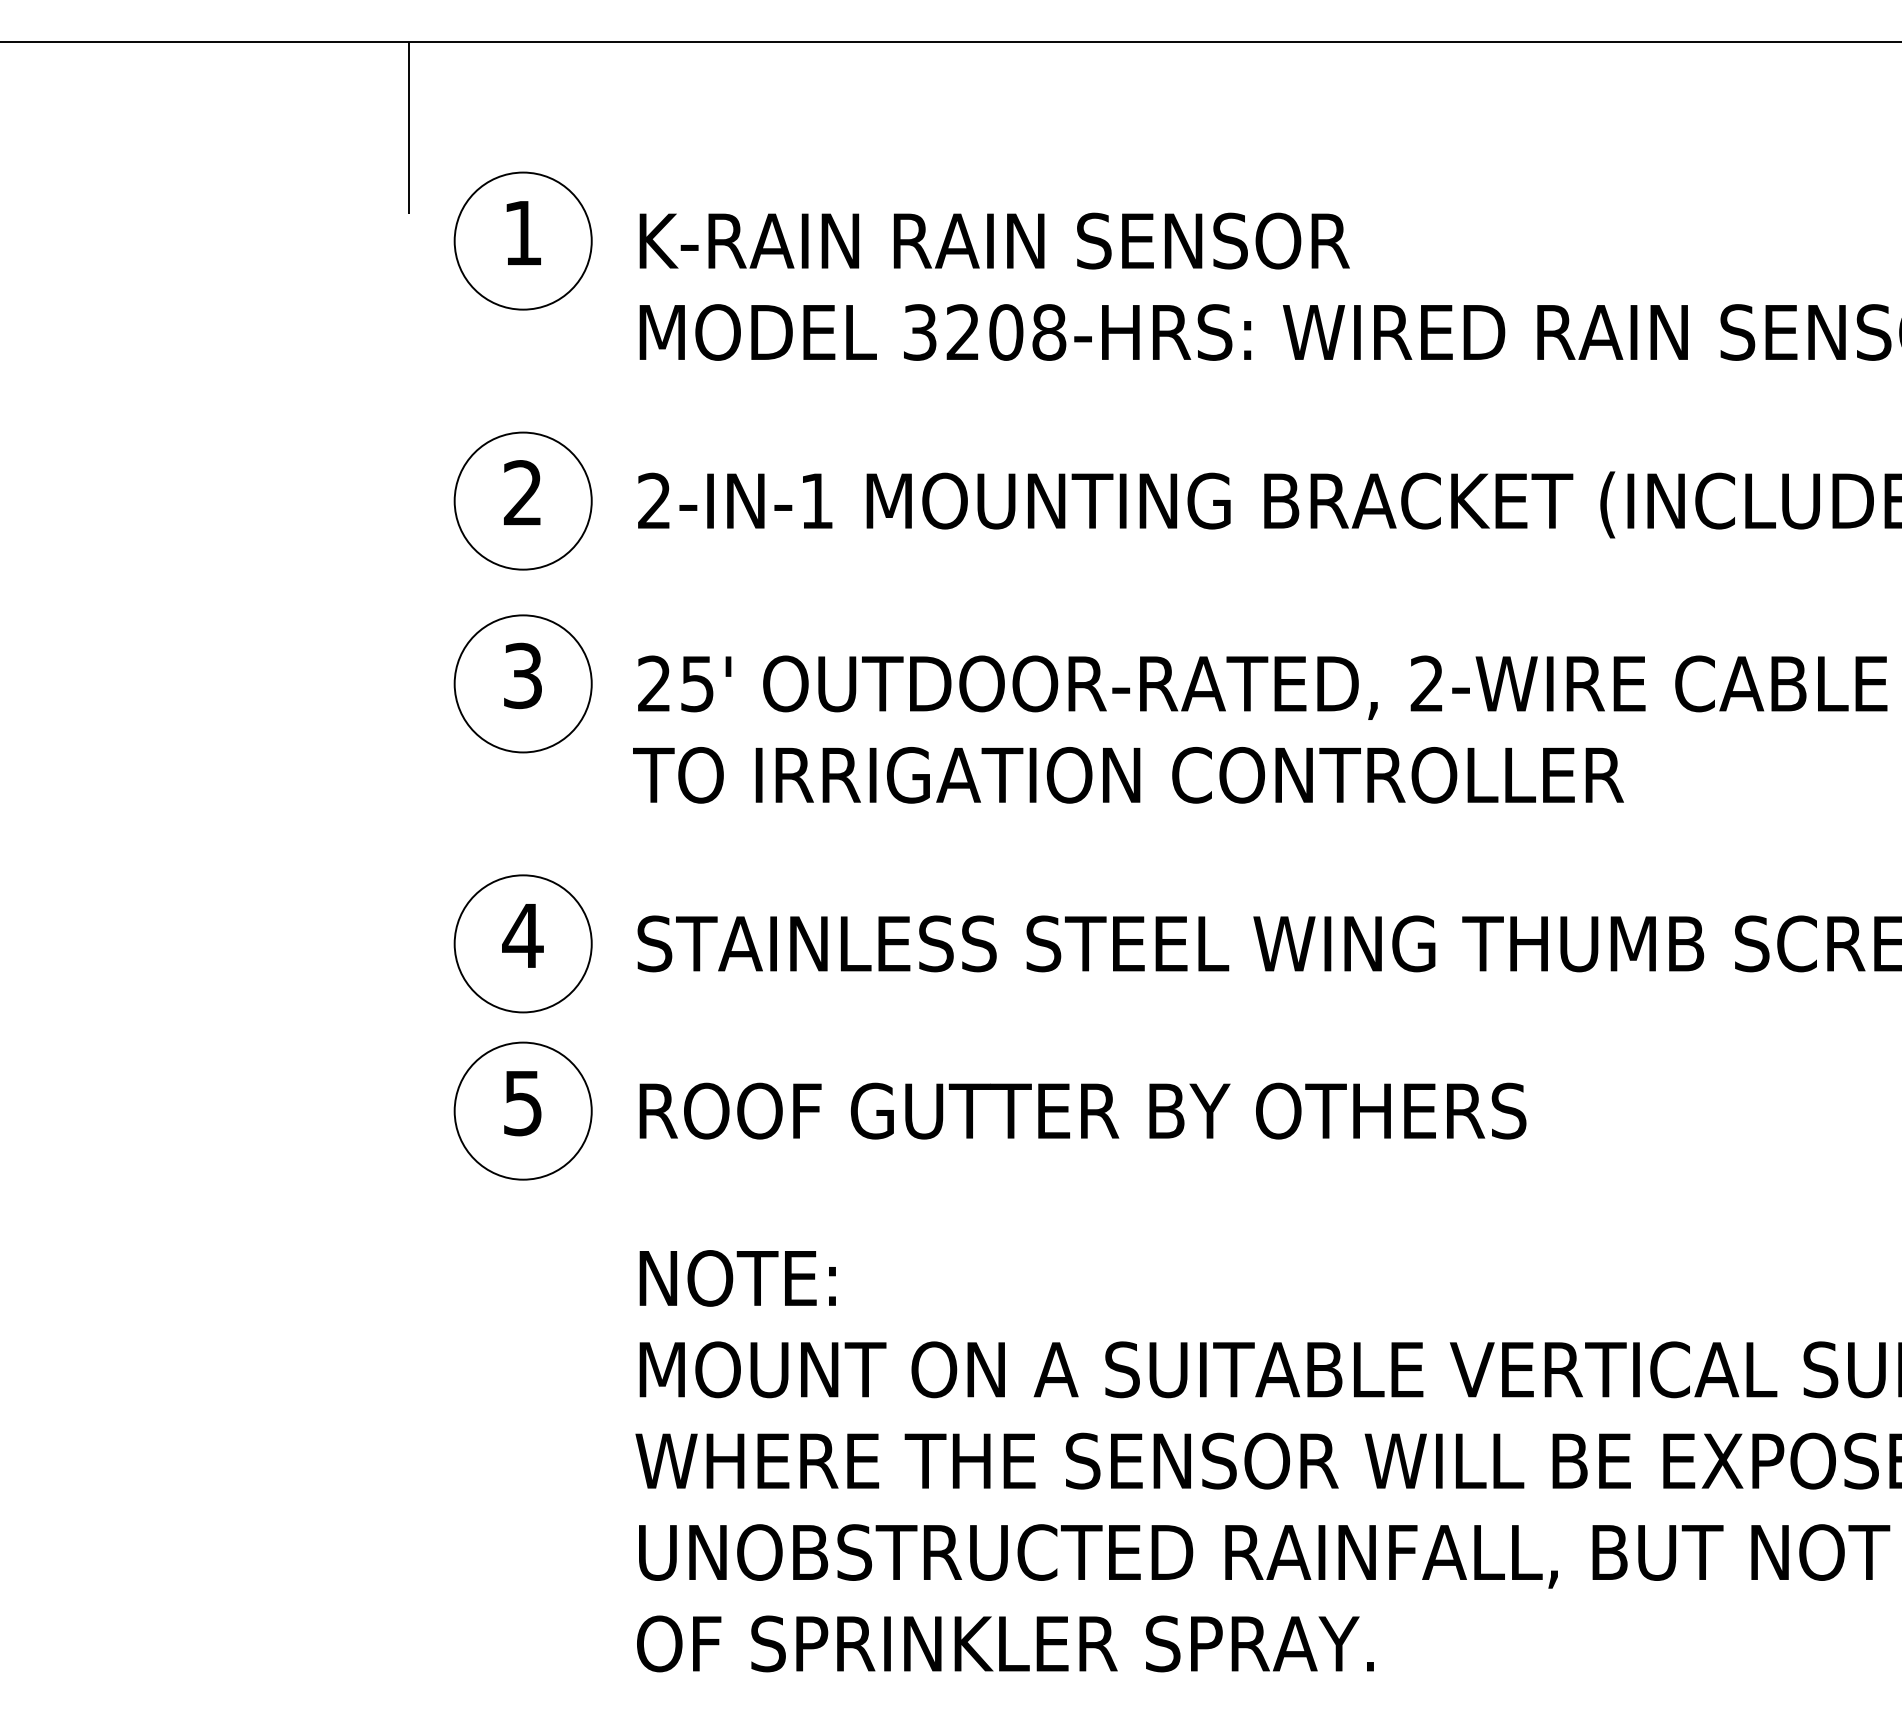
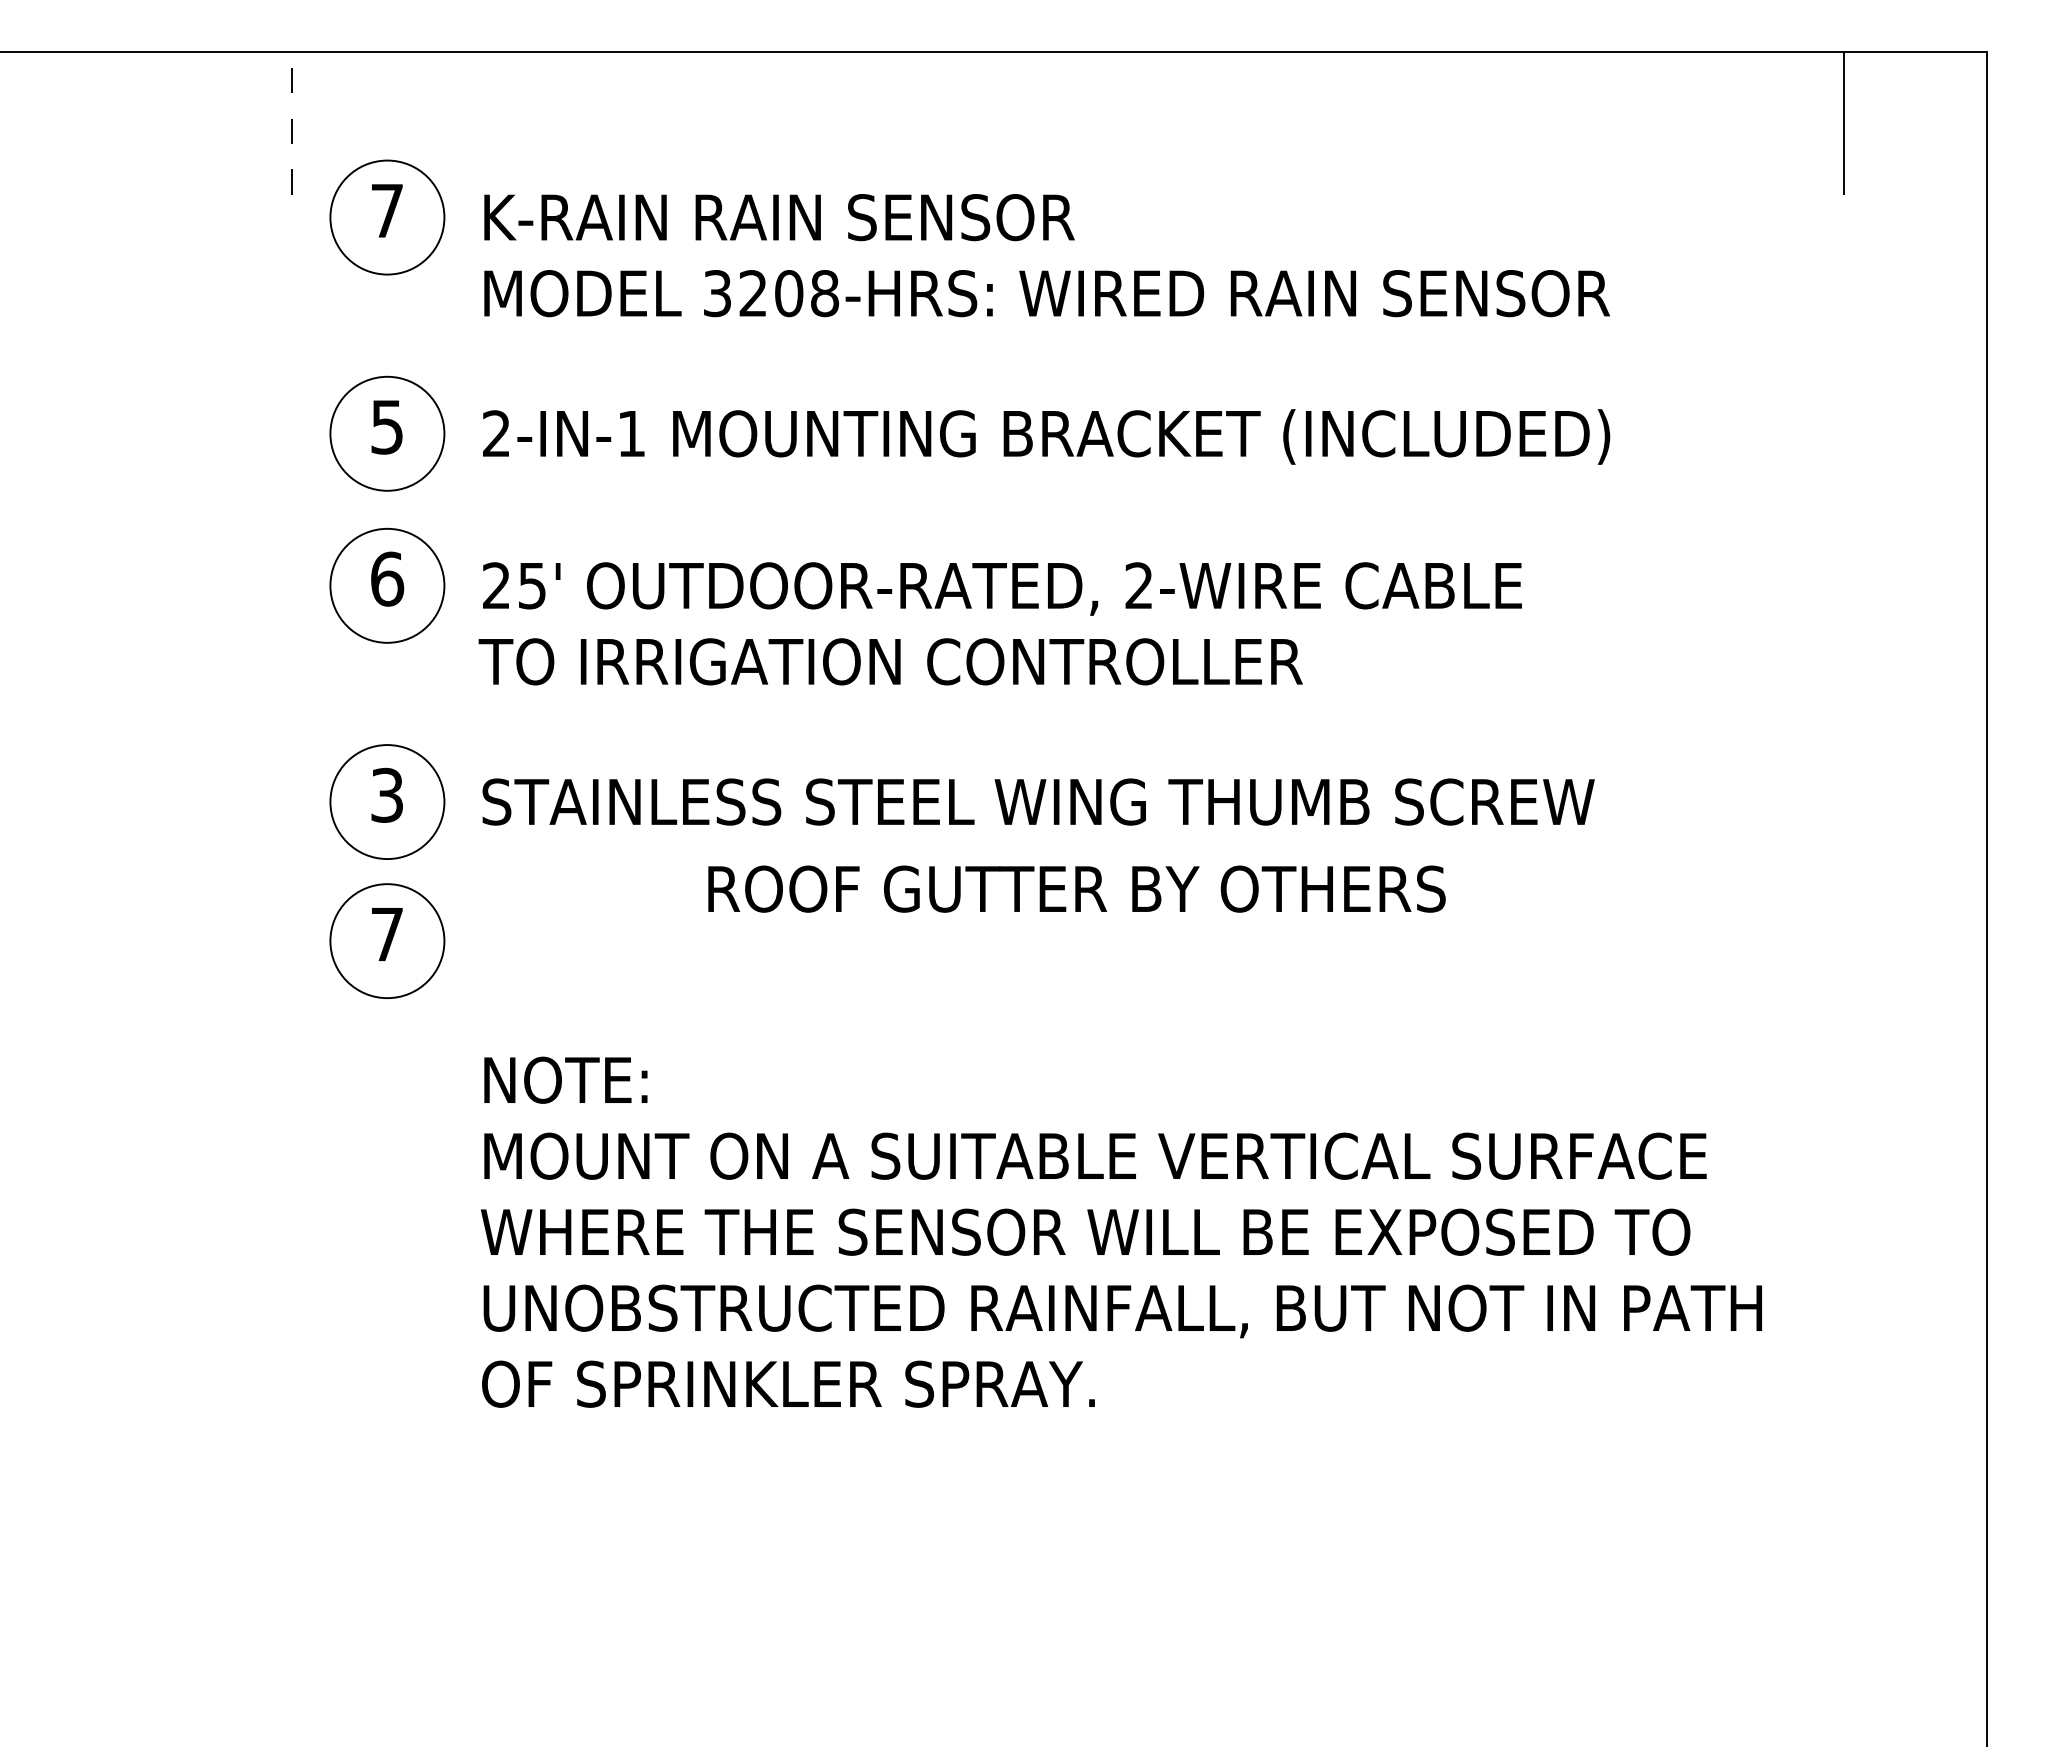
line: (409, 128) -> (292, 123), solid -> dashed
text: (523, 232) -> (387, 210), 1 -> 7
text: (522, 492) -> (386, 426), 2 -> 5
text: (523, 675) -> (387, 578), 3 -> 6
text: (522, 934) -> (386, 794), 4 -> 3
text: (522, 1104) -> (386, 935), 5 -> 7
text: (1082, 1110) -> (1076, 888), moved

